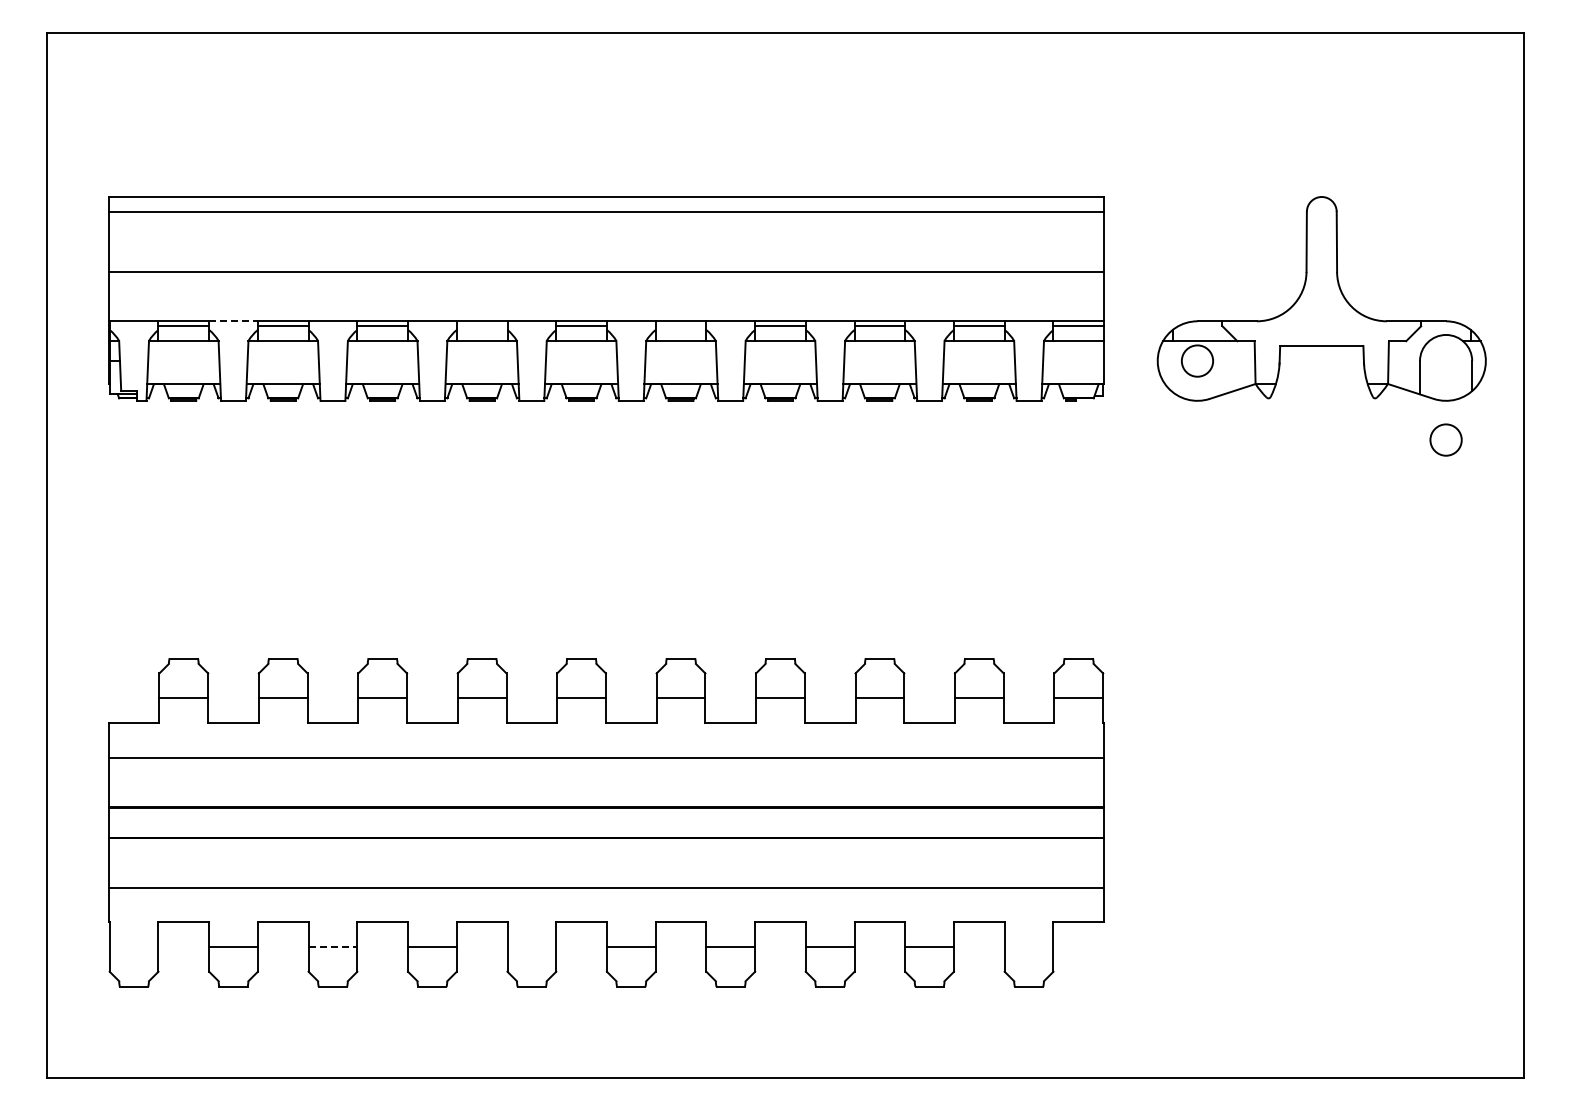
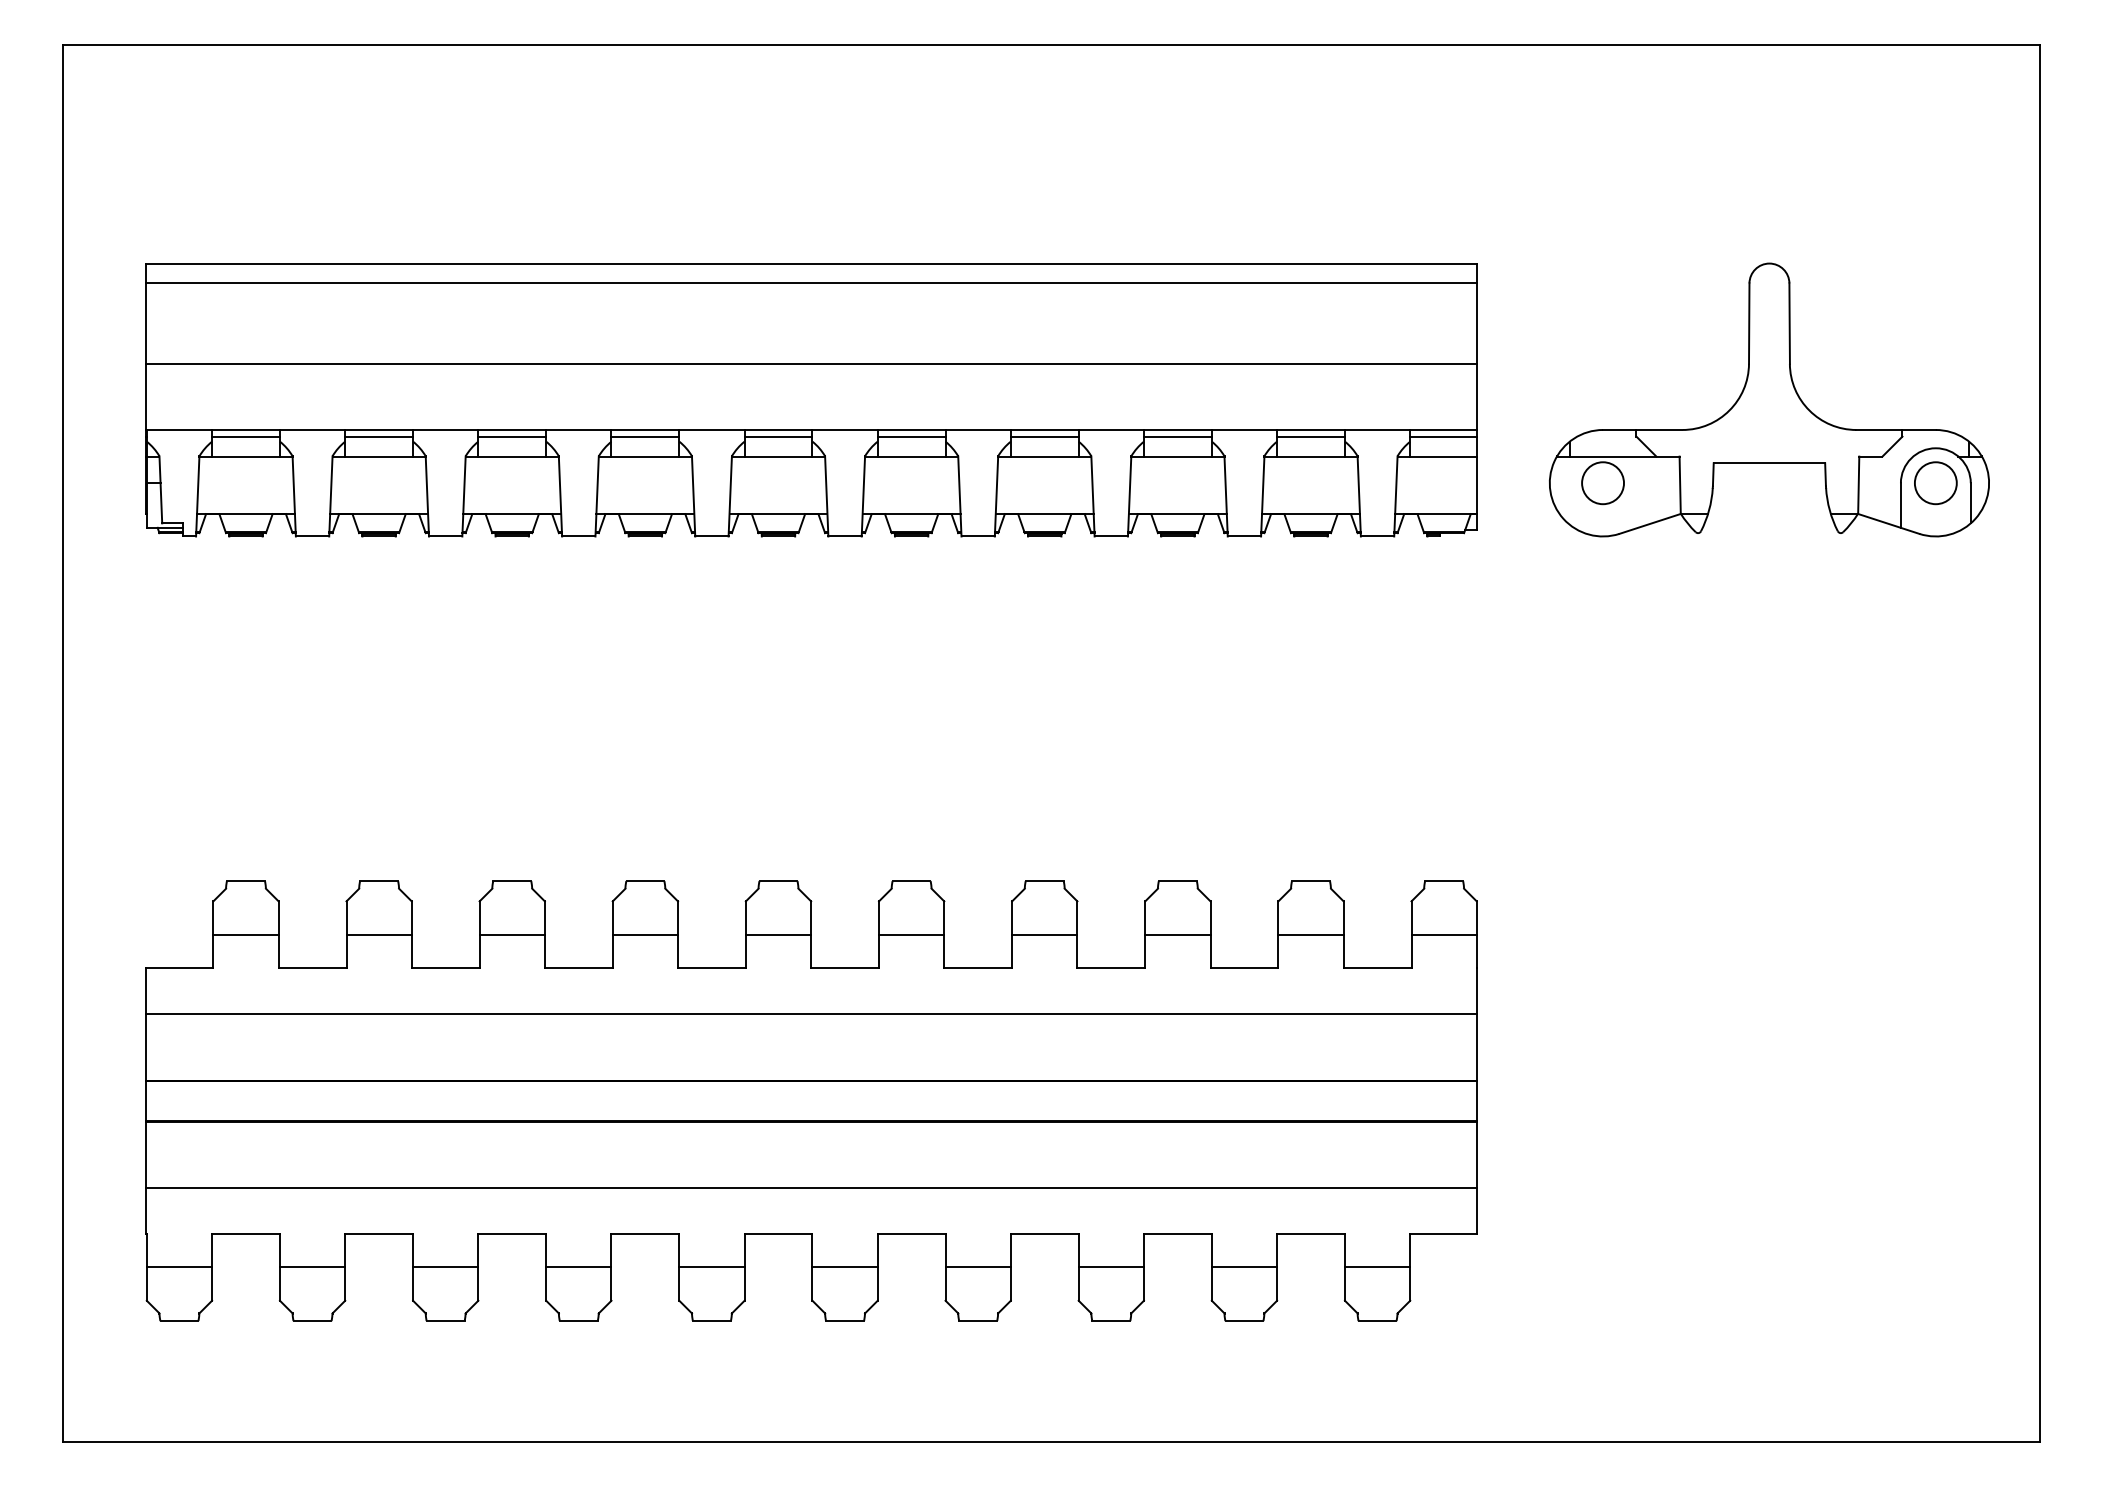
line: (234, 321) -> (313, 430), dashed -> solid
line: (481, 326) -> (644, 436), added
line: (680, 326) -> (910, 436), added
circle: (1445, 439) -> (1935, 482), moved
line: (133, 946) -> (178, 1266), added
line: (333, 946) -> (446, 1266), dashed -> solid
line: (531, 946) -> (711, 1266), added
line: (1028, 946) -> (1376, 1266), added

